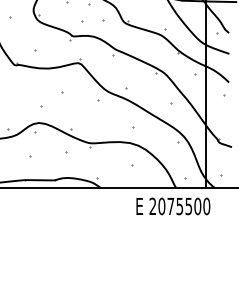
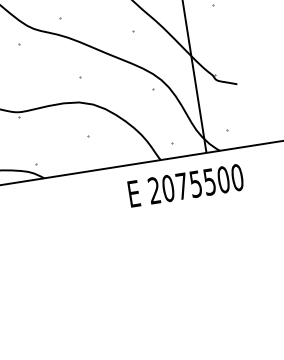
text: (173, 206) -> (186, 185), moved

